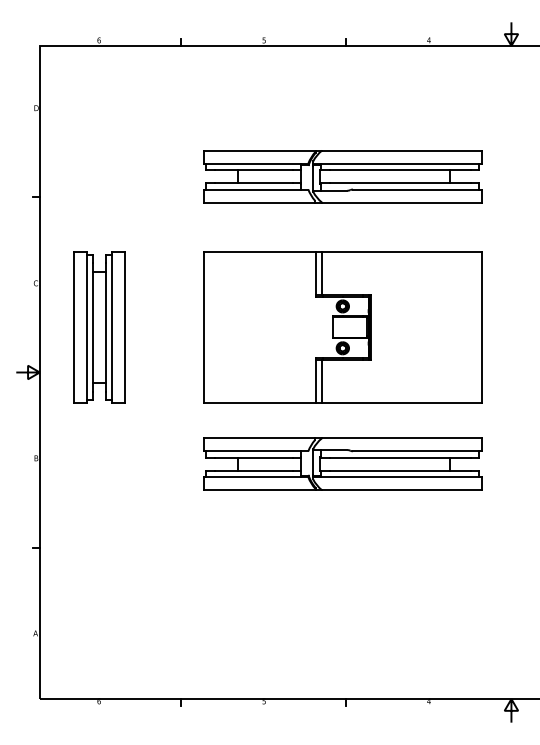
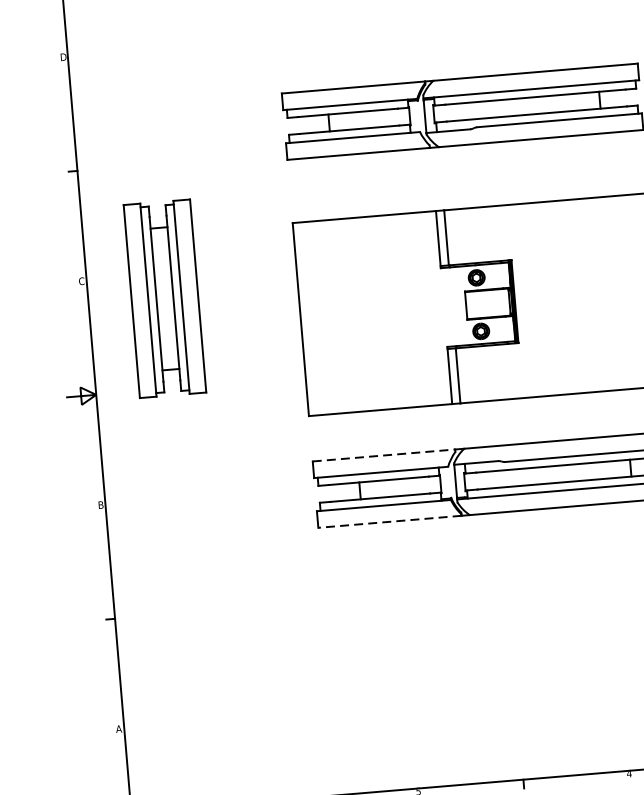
part: (99, 327) -> (165, 298), moved
line: (259, 438) -> (384, 455), solid -> dashed
line: (259, 490) -> (389, 522), solid -> dashed

